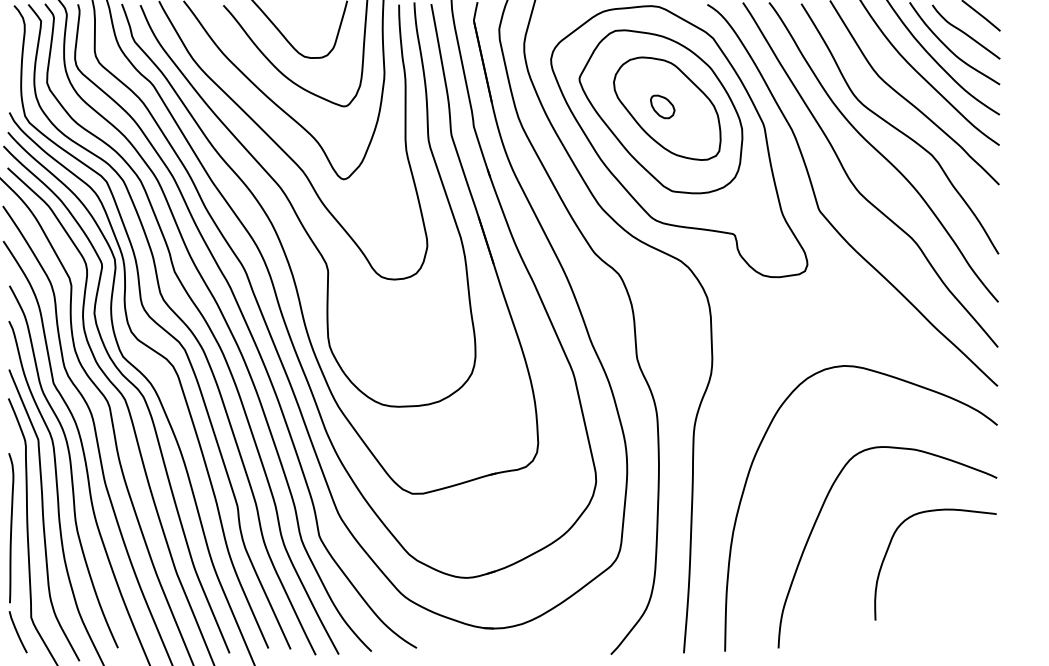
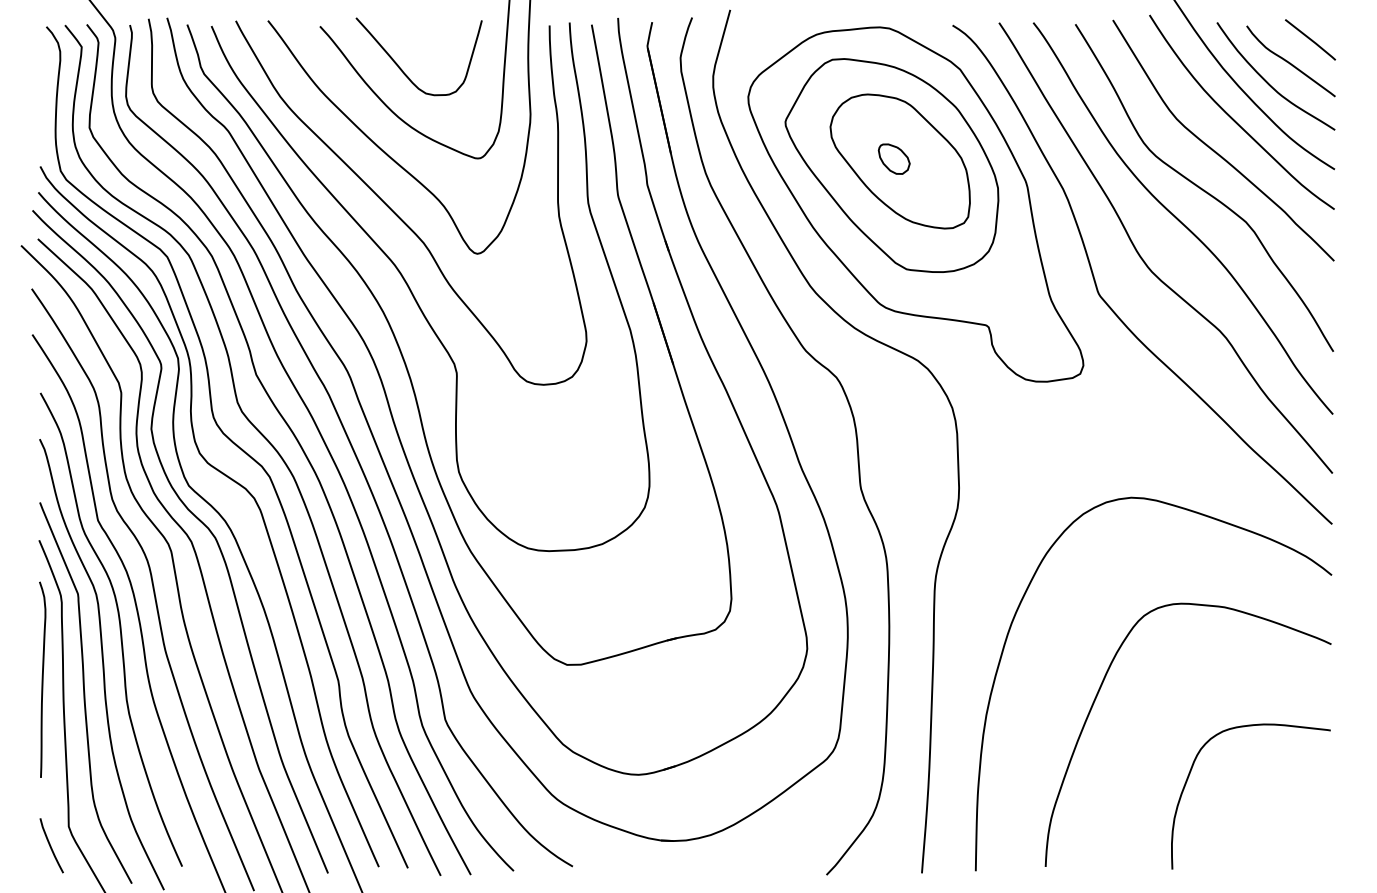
curve: (11, 527) -> (42, 679), moved
curve: (889, 547) -> (1190, 774), moved

